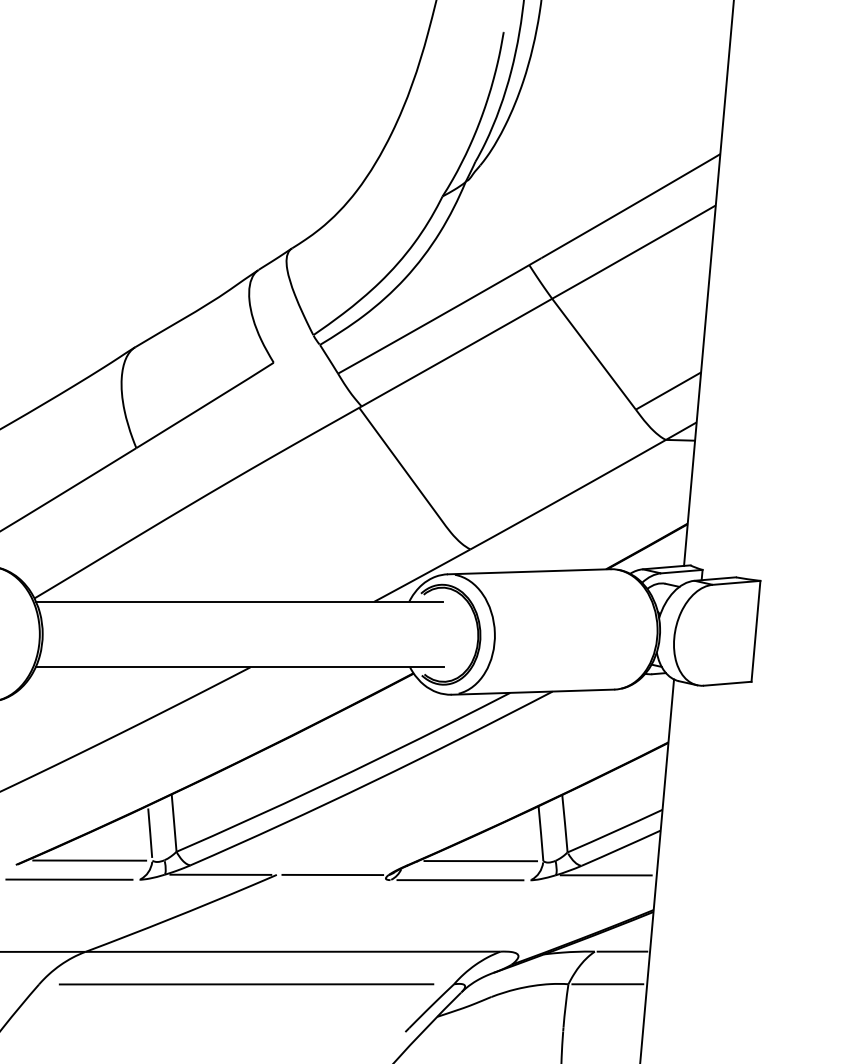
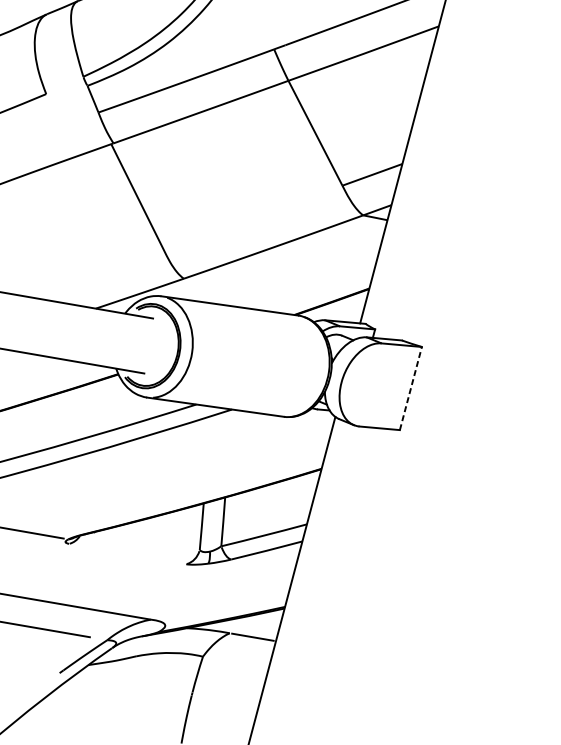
line: (755, 631) -> (410, 388), solid -> dashed
line: (480, 861) -> (147, 541), removed
line: (605, 875) -> (249, 571), removed
line: (460, 880) -> (127, 554), removed
line: (607, 984) -> (235, 662), removed

